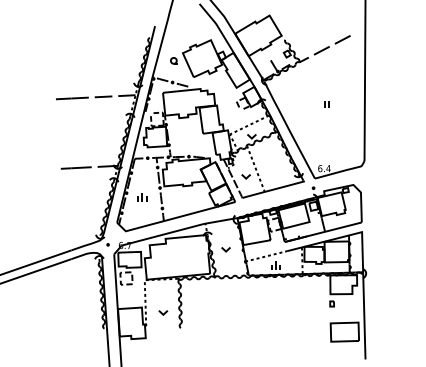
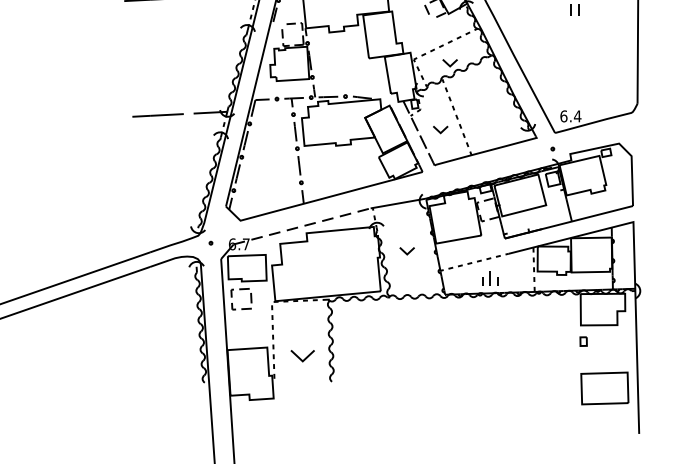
part: (142, 197) -> (268, 164), removed
line: (162, 234) -> (301, 226), solid -> dashed
part: (163, 312) -> (303, 355), size x1.6

